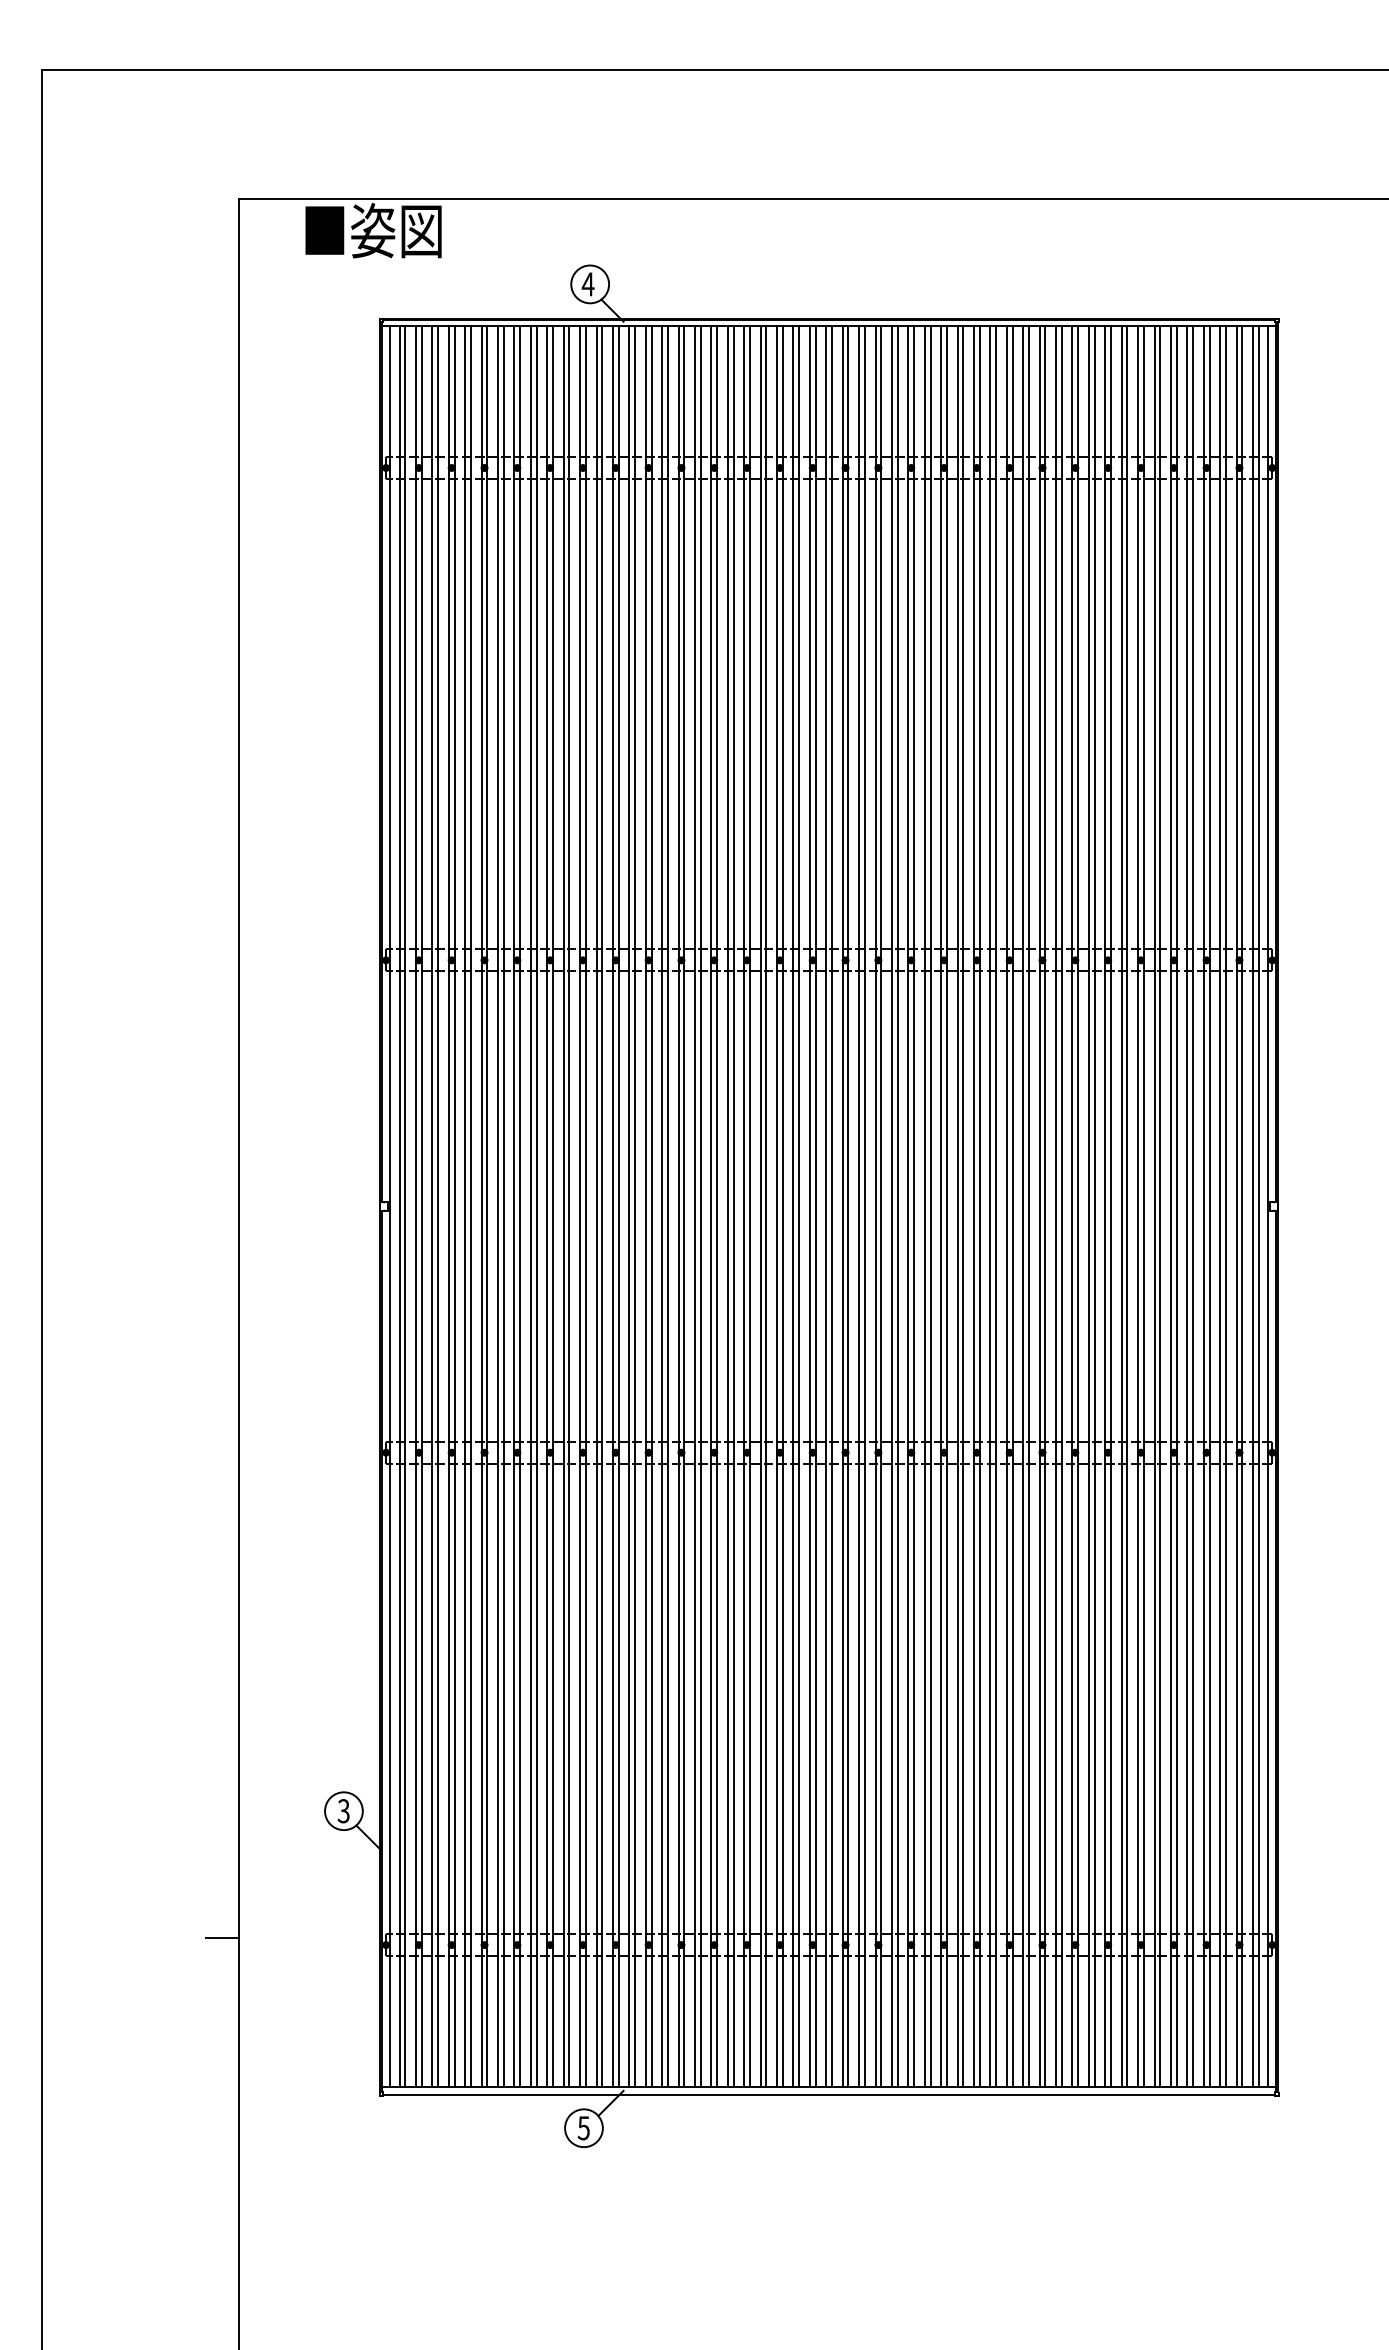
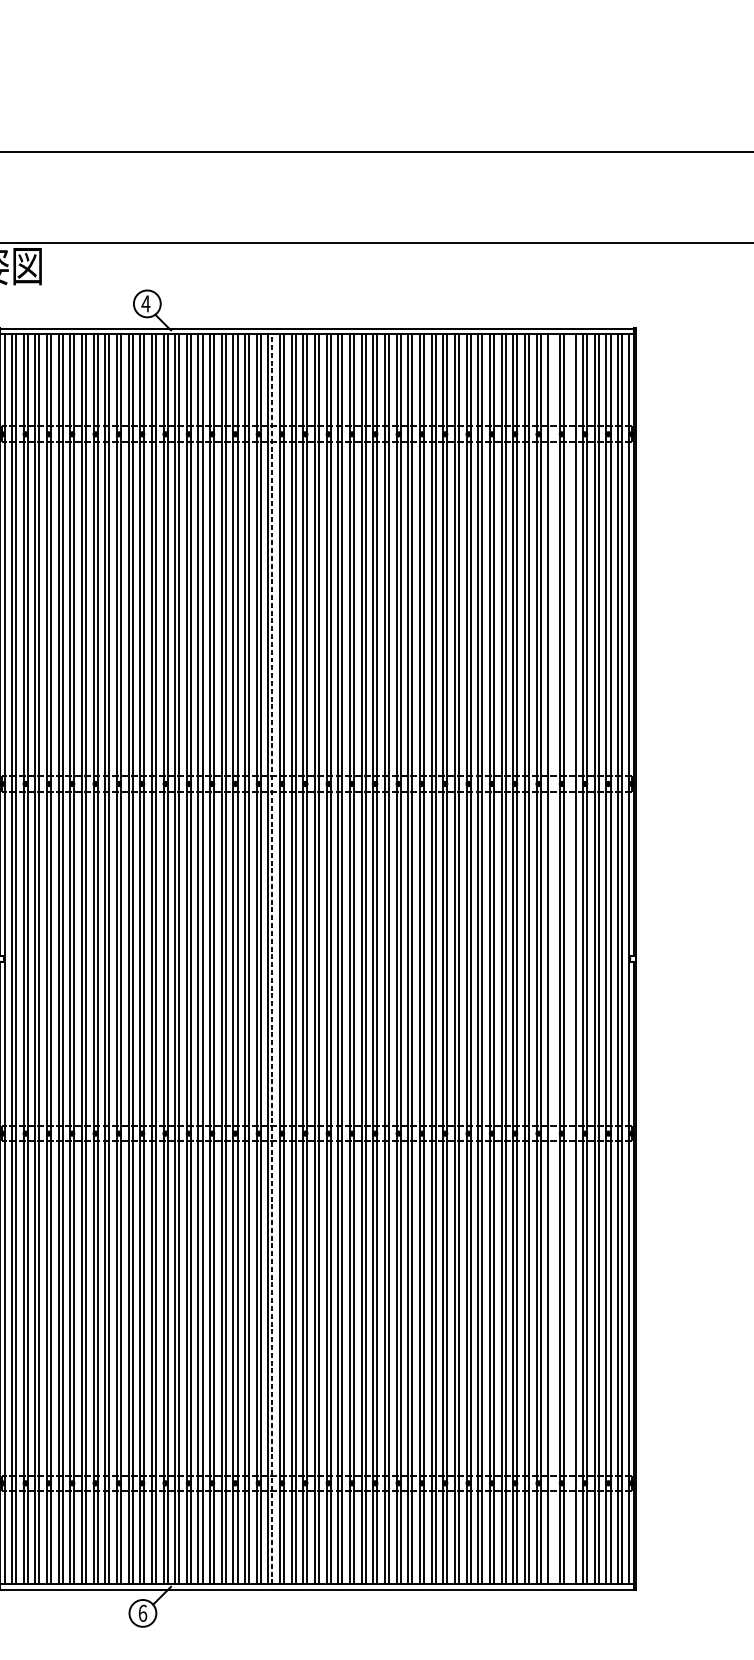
line: (766, 1206) -> (272, 958), solid -> dashed
line: (1160, 1206) -> (552, 958), removed
line: (1187, 1206) -> (571, 958), removed
text: (583, 2128) -> (142, 1613), 5 -> 6

